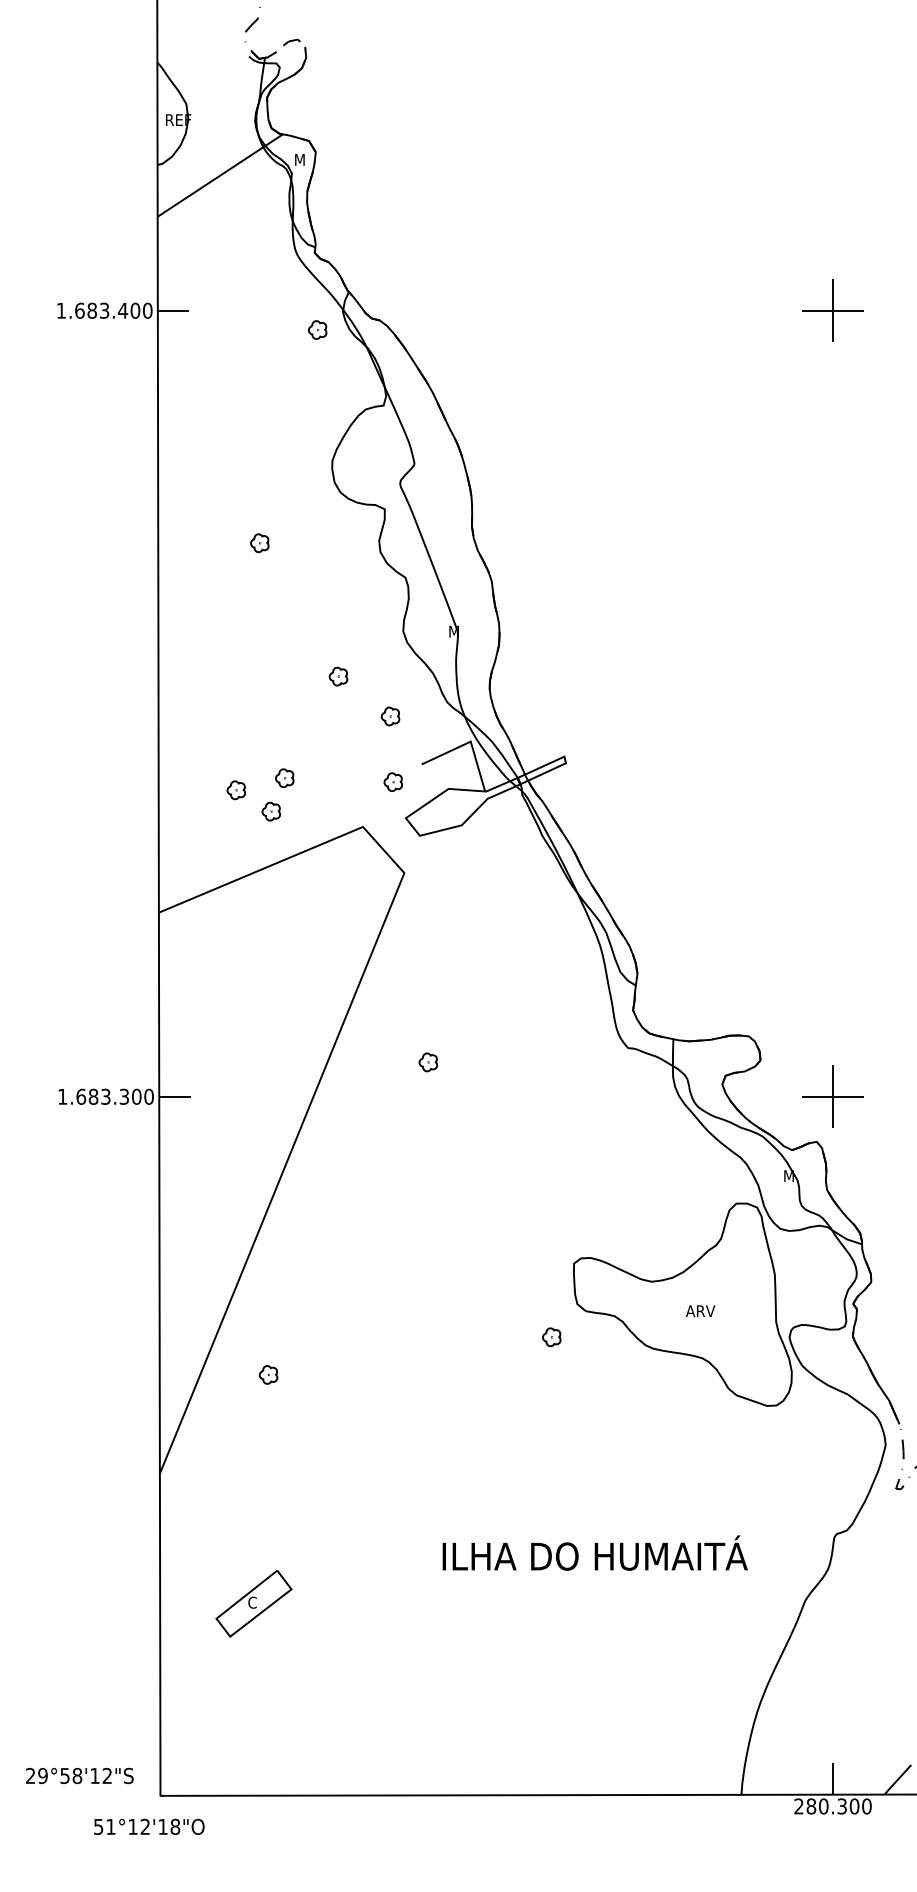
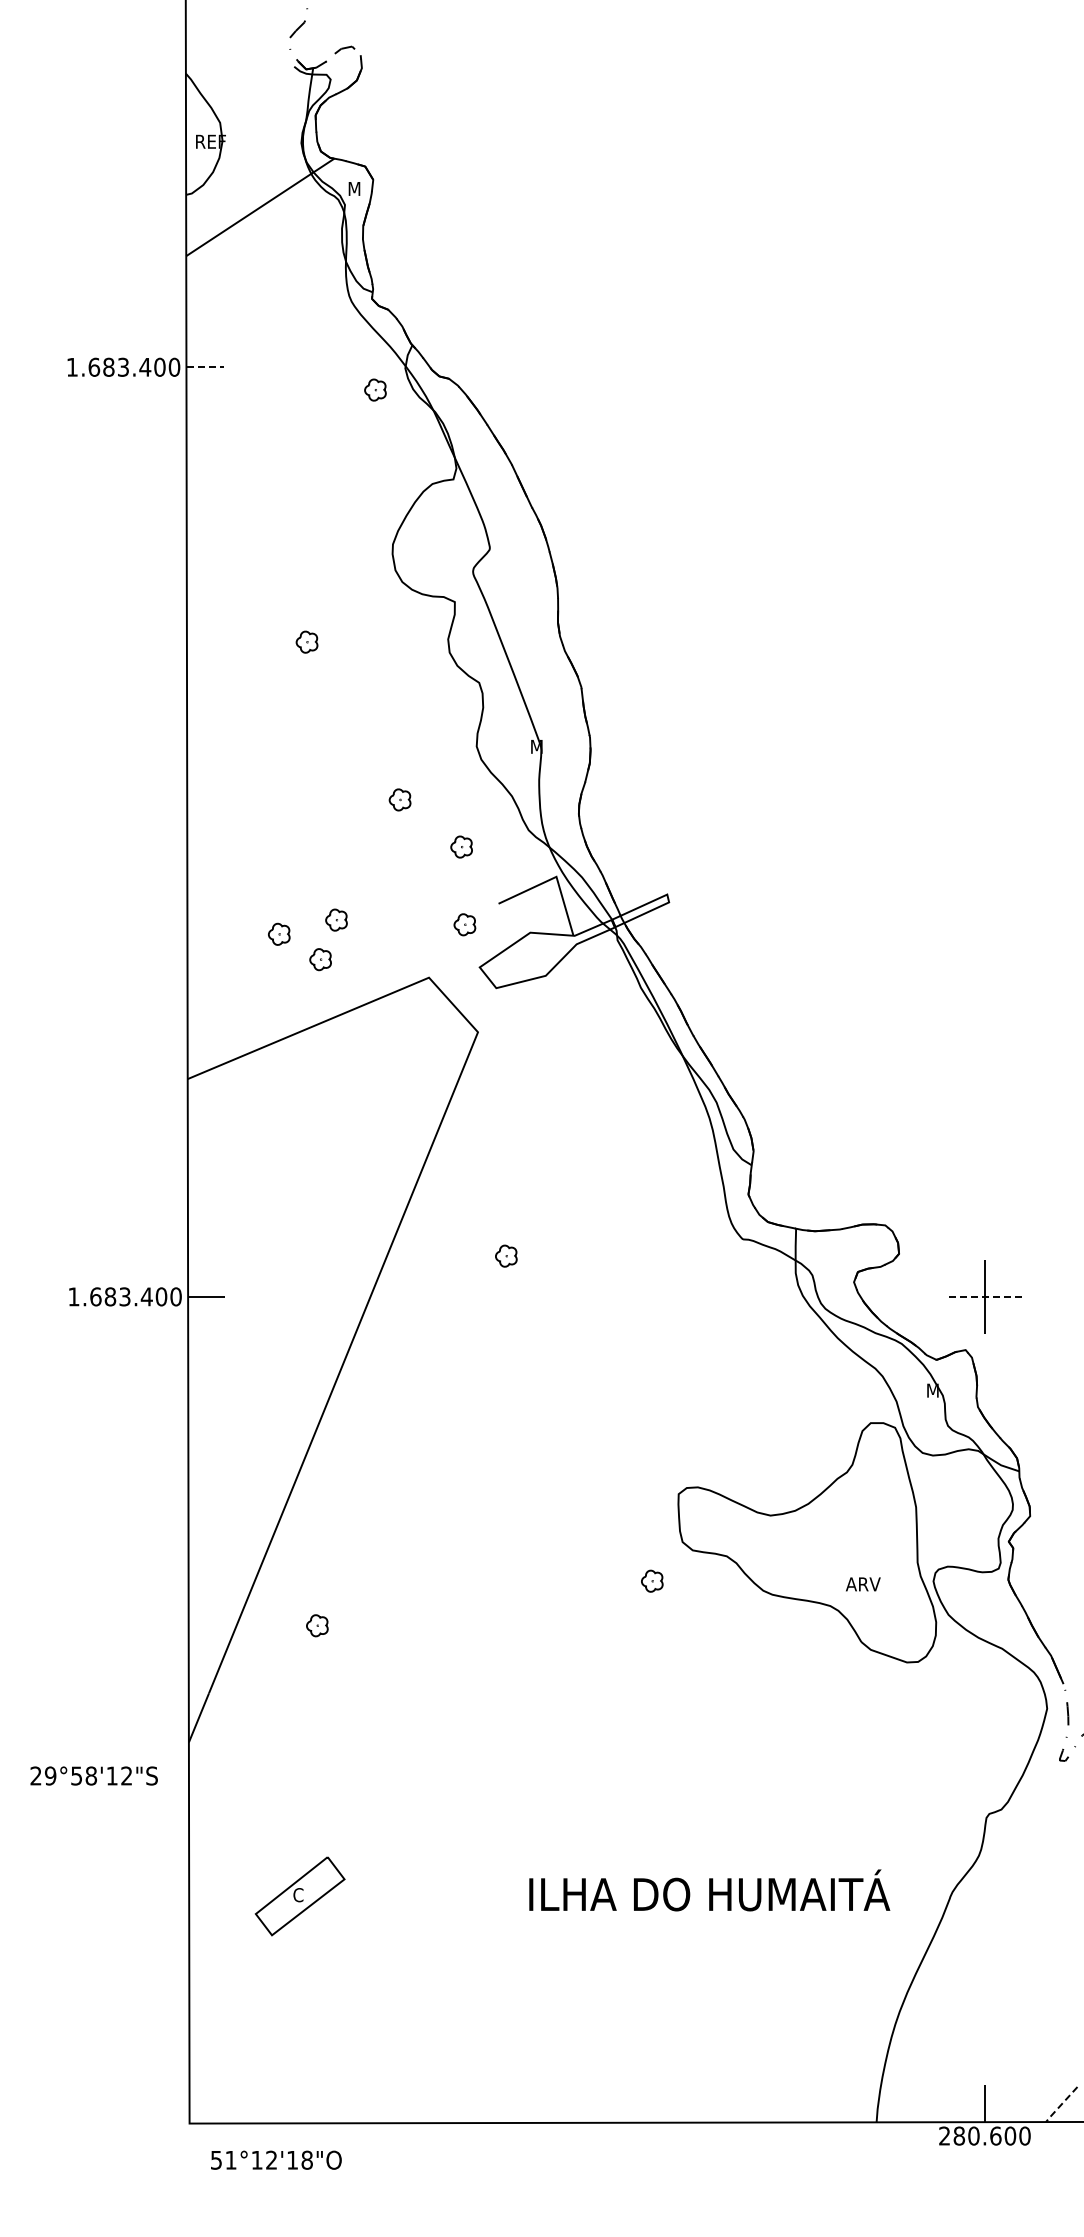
line: (173, 310) -> (205, 367), solid -> dashed
part: (832, 310) -> (984, 367), removed
text: (124, 1096) -> (146, 1296), 1.683.300 -> 1.683.400
line: (832, 1096) -> (984, 1296), solid -> dashed
text: (700, 1311) -> (863, 1584), moved
text: (595, 1553) -> (709, 1890), moved
text: (79, 1775) -> (93, 1775), moved
line: (896, 1780) -> (1060, 2105), solid -> dashed
text: (841, 1805) -> (995, 2135), 280.300 -> 280.600
text: (149, 1826) -> (276, 2159), moved

